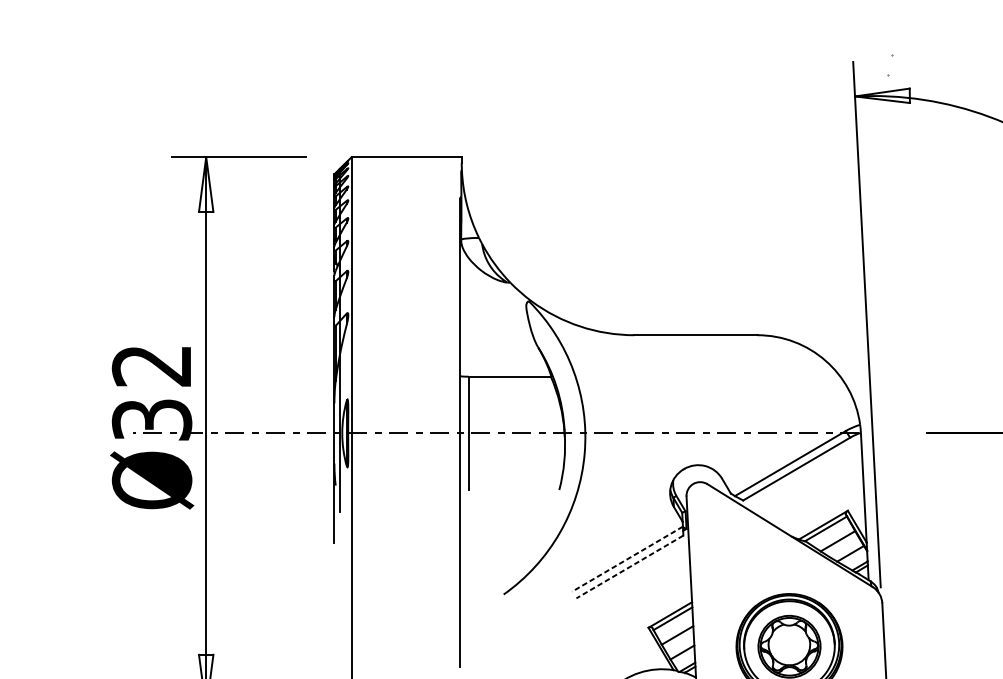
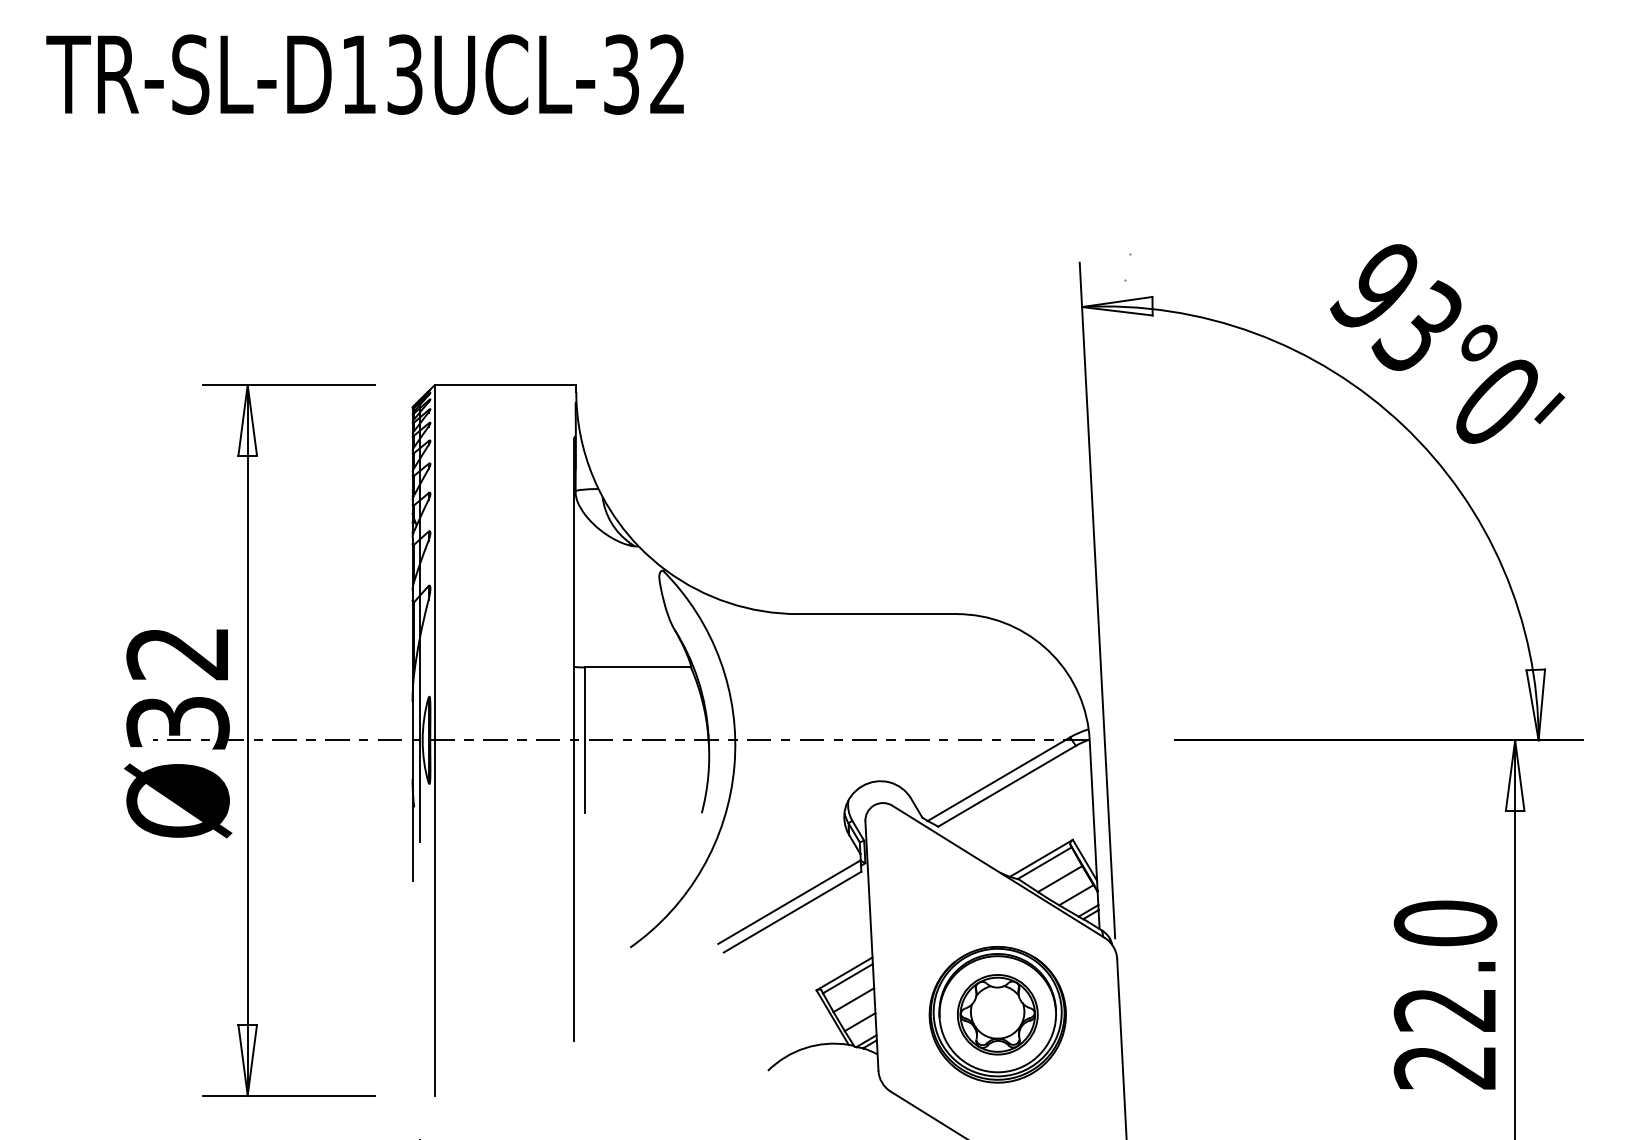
line: (627, 559) -> (789, 902), dashed -> solid
line: (629, 567) -> (792, 912), dashed -> solid

